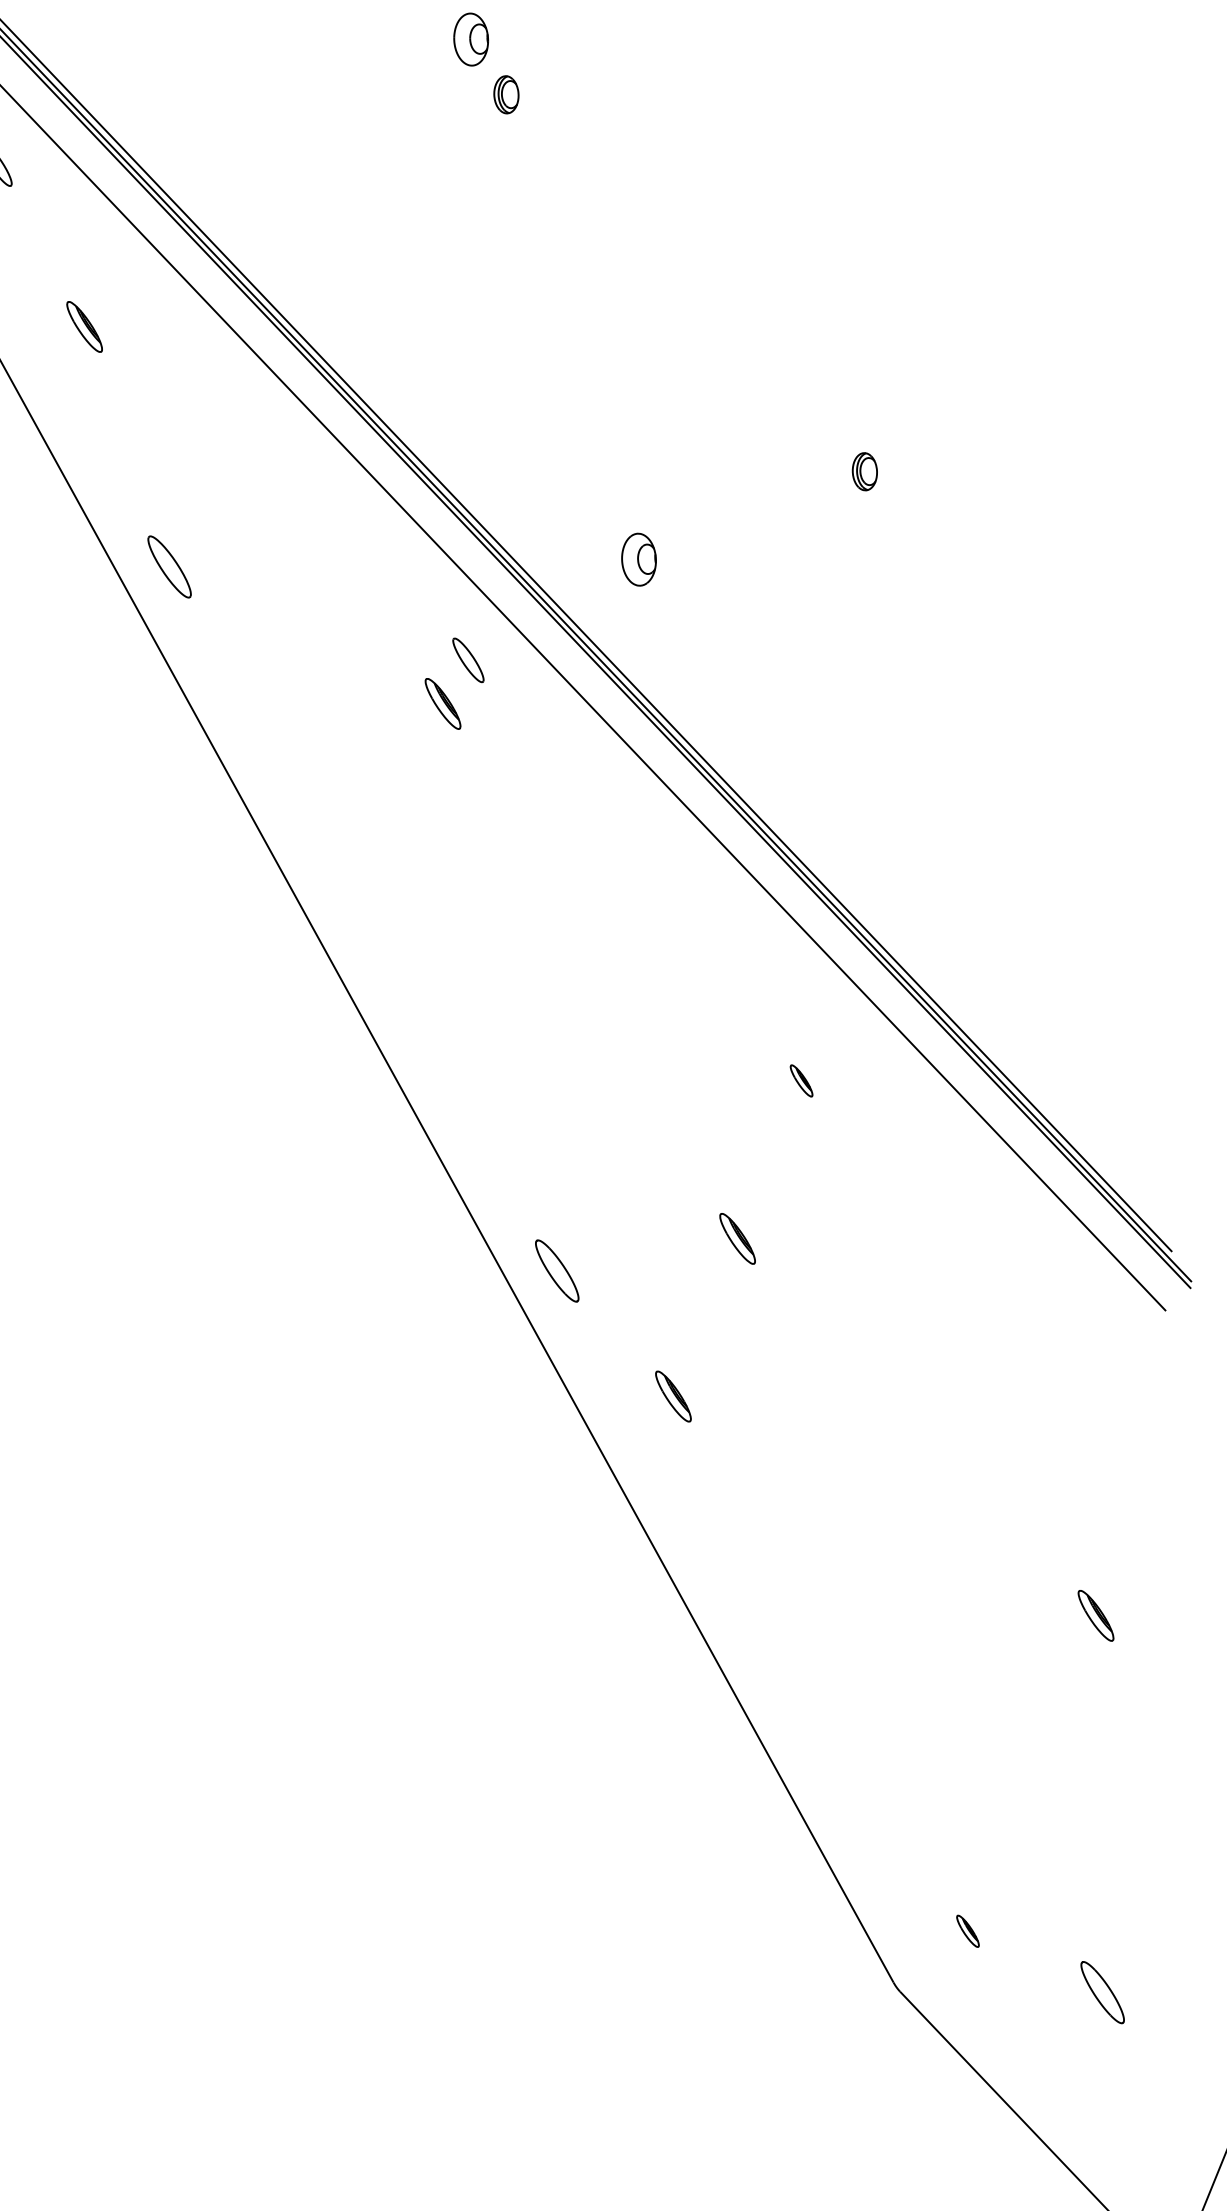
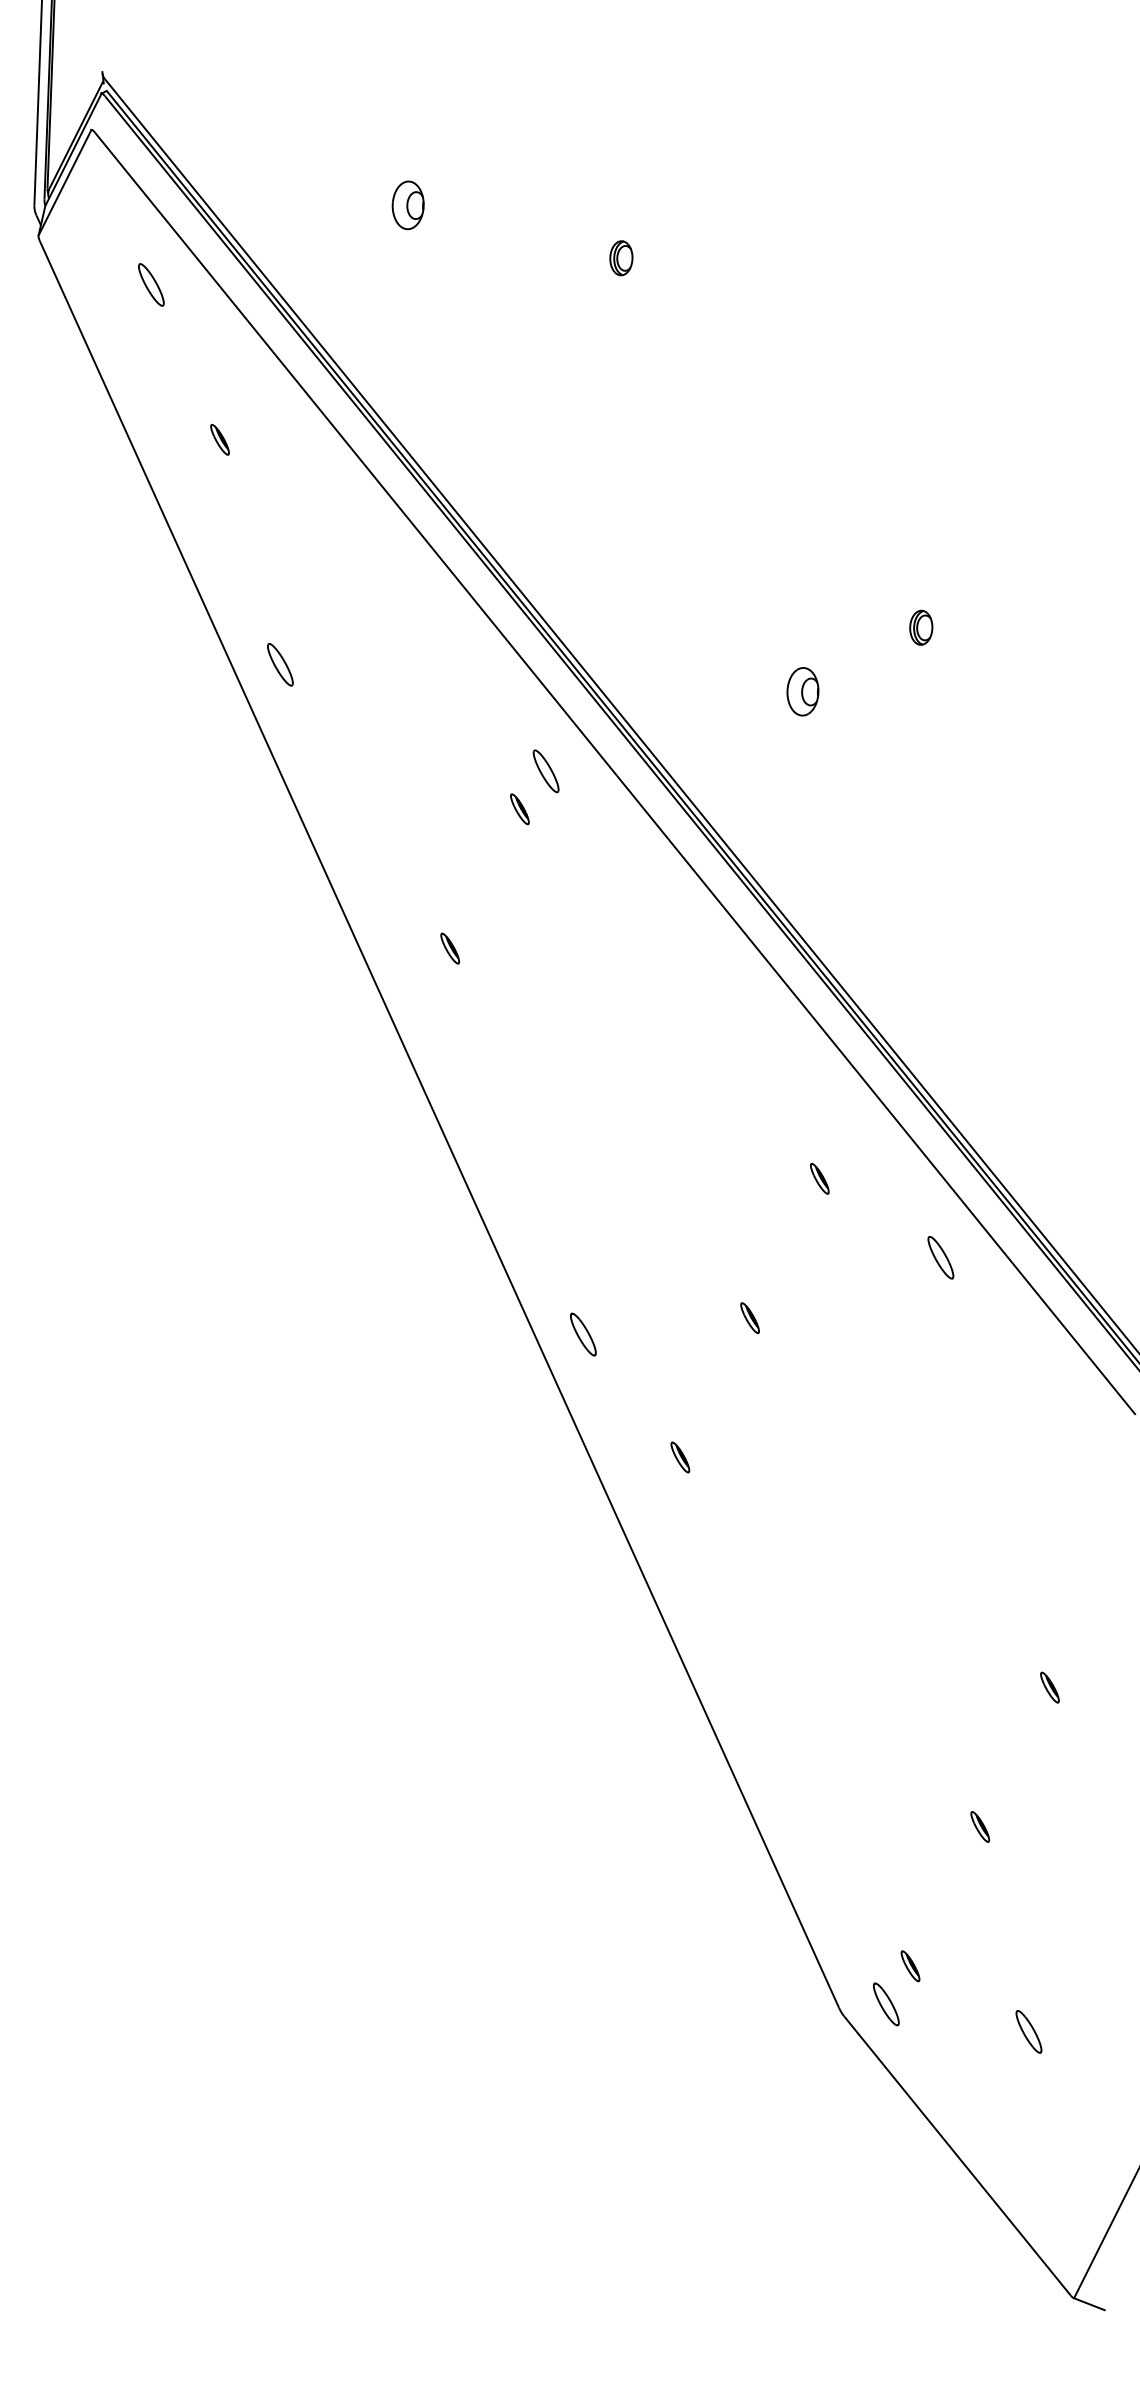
part: (470, 39) -> (407, 205), moved
part: (84, 326) -> (219, 439), size x0.62
part: (638, 559) -> (802, 691), moved
part: (169, 566) -> (280, 664), size x0.71
part: (442, 704) -> (519, 809), size x0.62
part: (378, 861) -> (449, 948), added
part: (939, 1156) -> (940, 1257), added
part: (736, 1238) -> (749, 1317), size x0.62
part: (557, 1270) -> (583, 1334), size x0.71
part: (673, 1396) -> (680, 1457), size x0.62
part: (1095, 1615) -> (1049, 1687), size x0.62
part: (1032, 1772) -> (980, 1826), added
part: (945, 1974) -> (886, 2004), added
part: (1102, 1992) -> (1028, 2031), size x0.71

